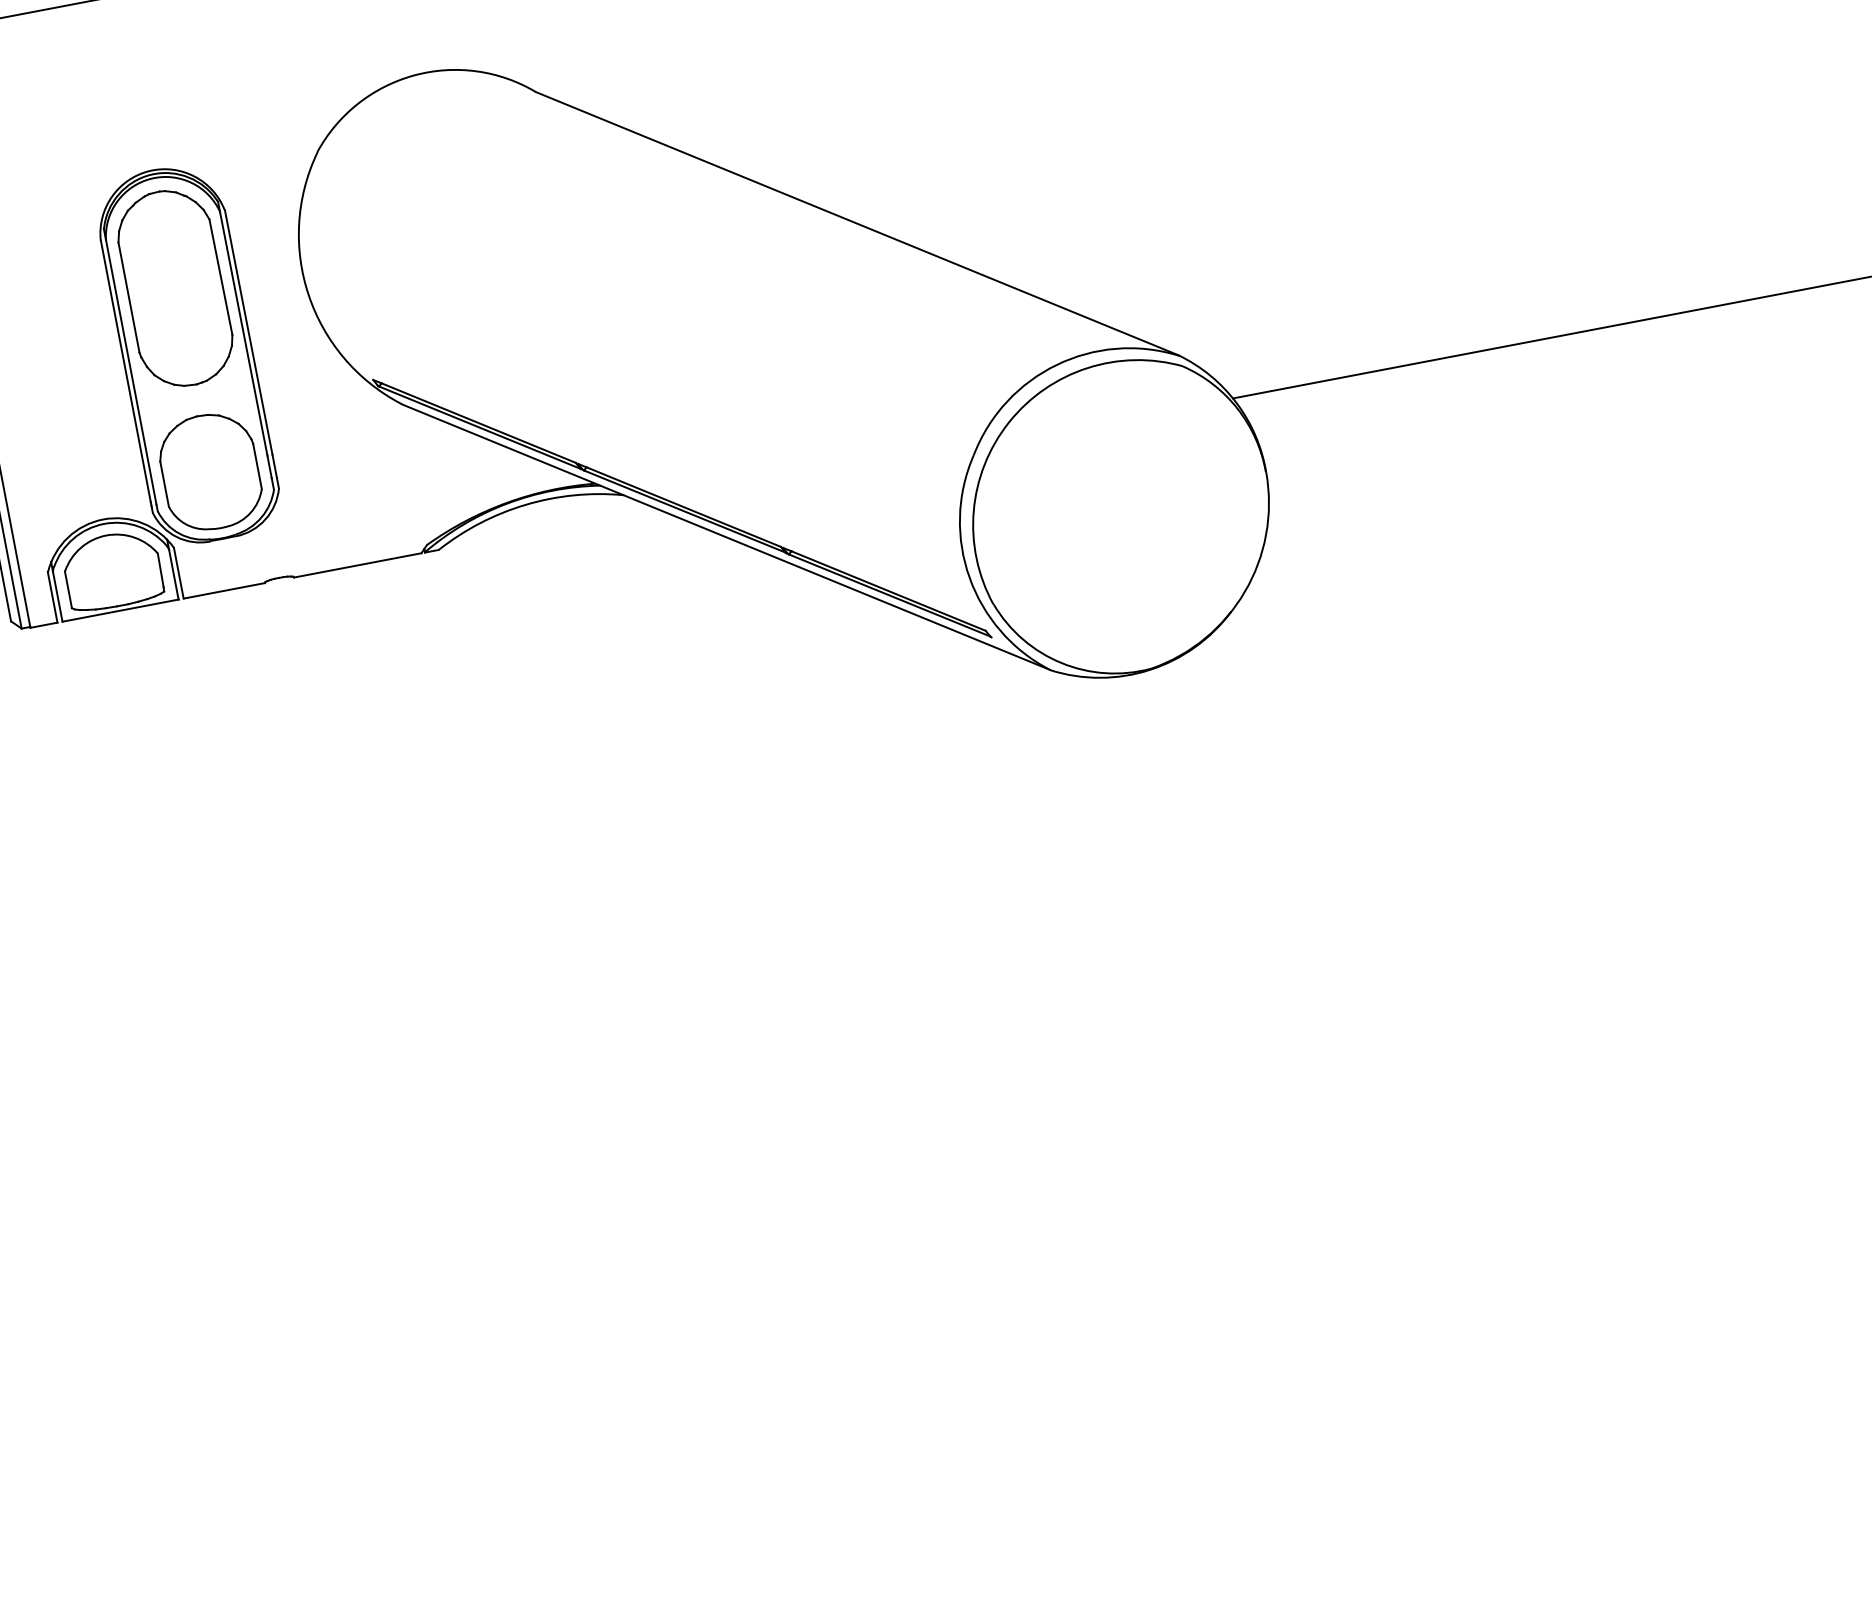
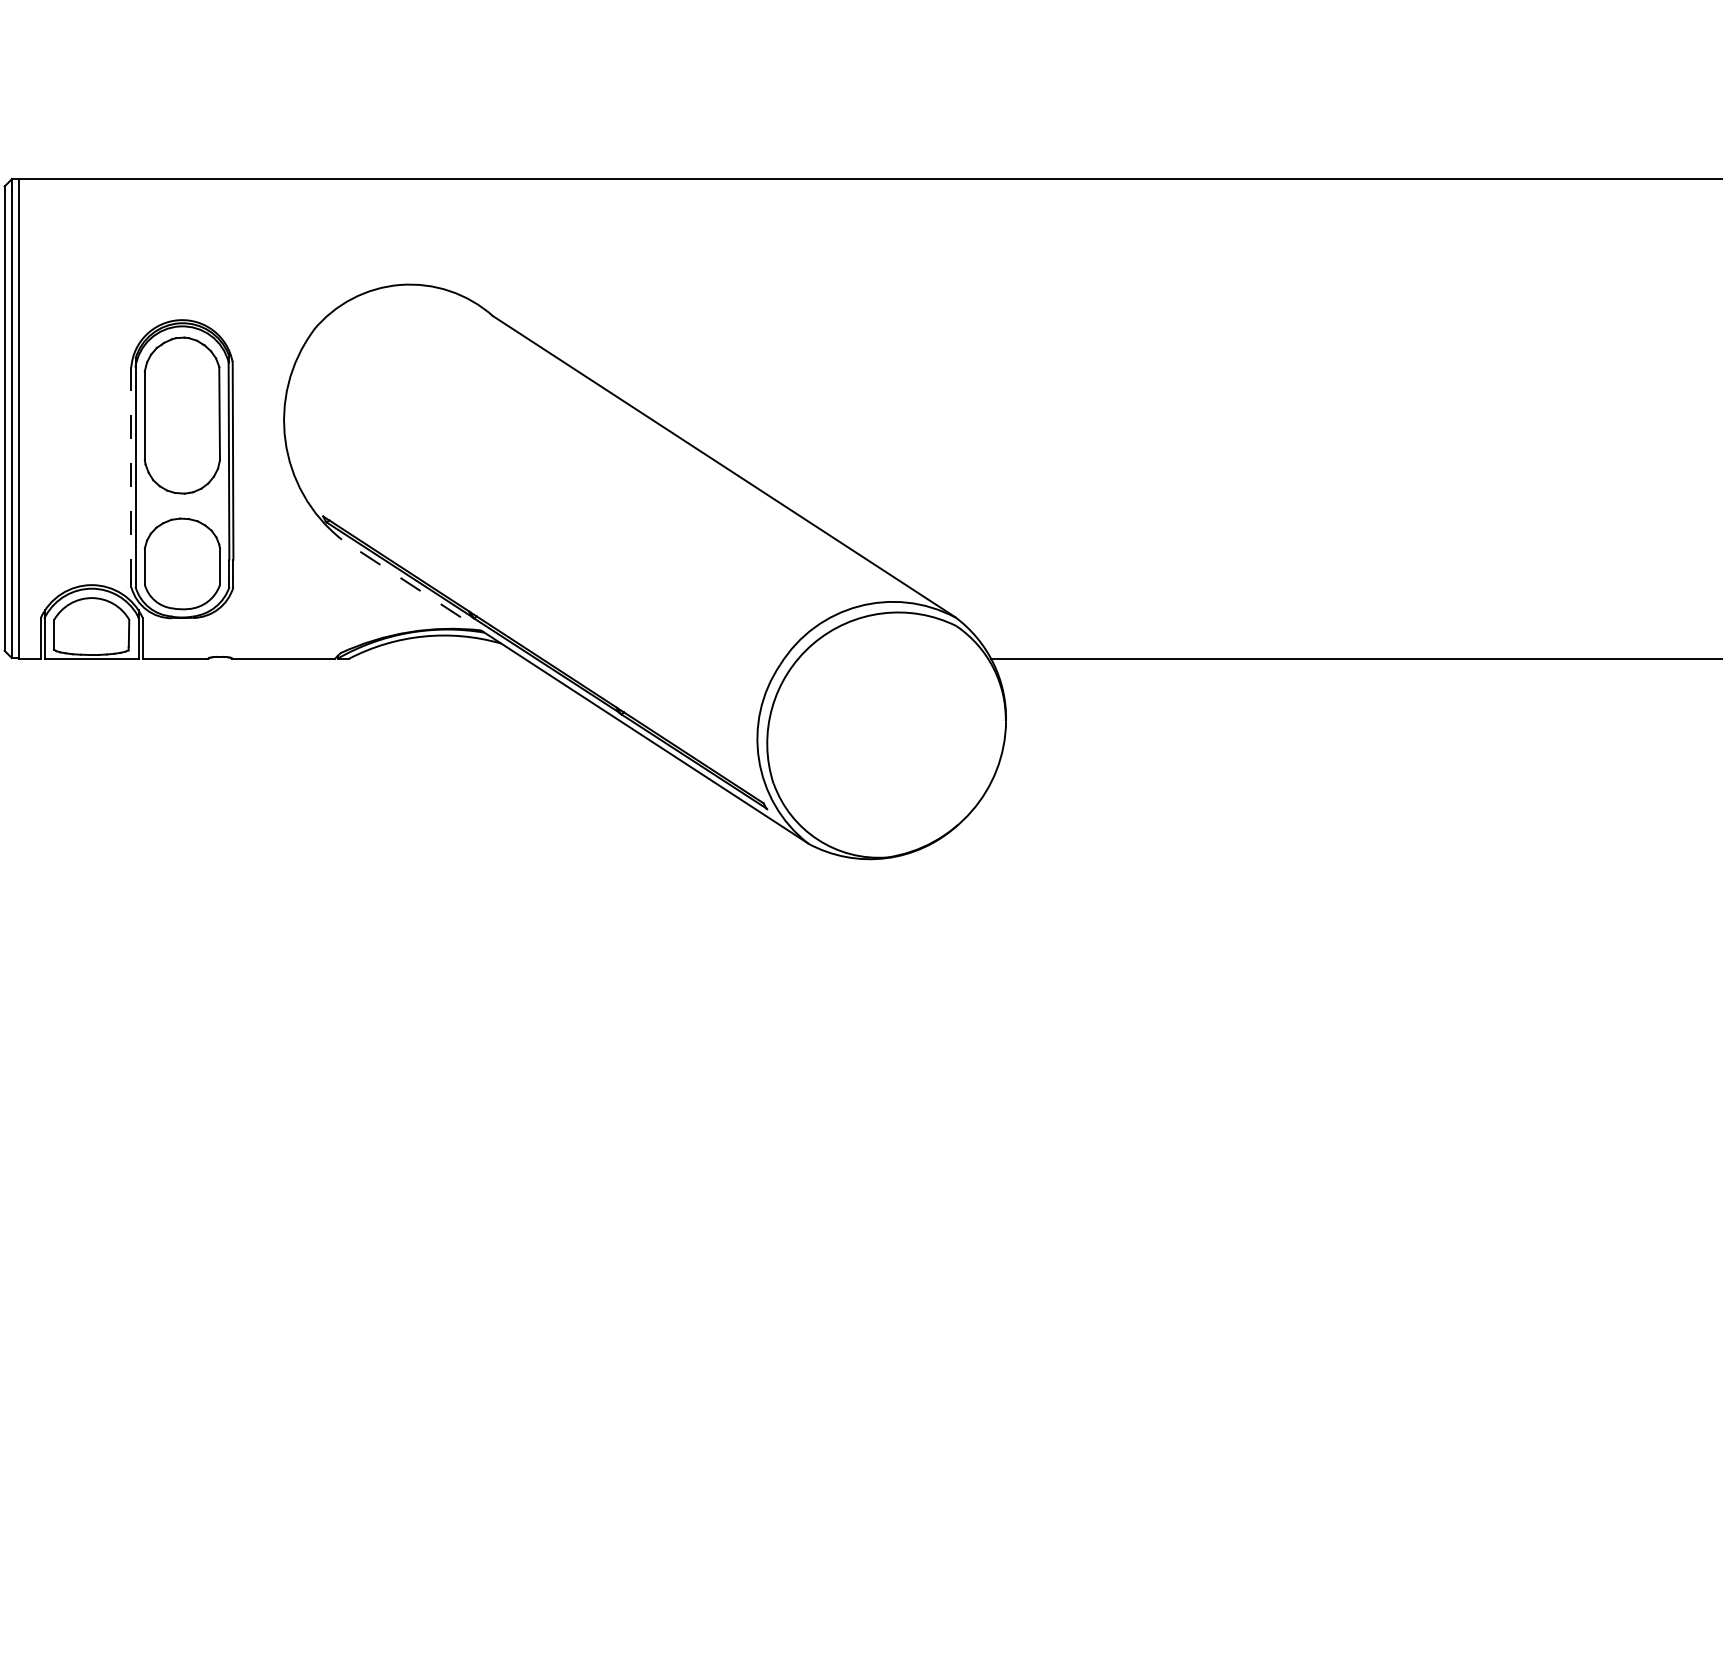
line: (125, 370) -> (131, 472), solid -> dashed
line: (512, 449) -> (421, 591), solid -> dashed

